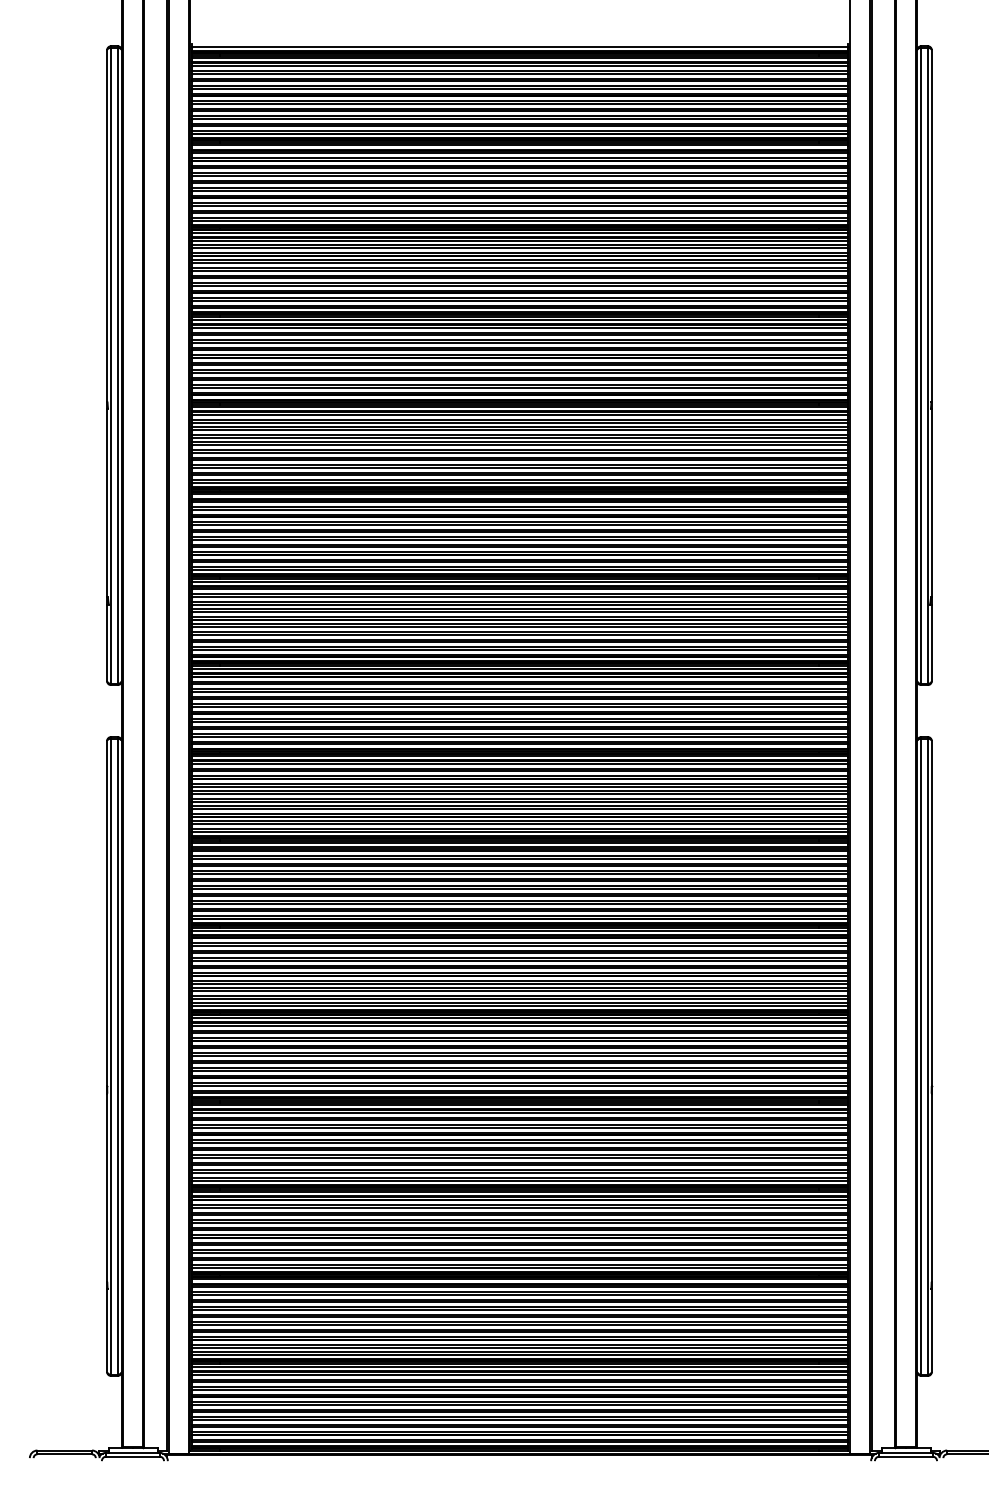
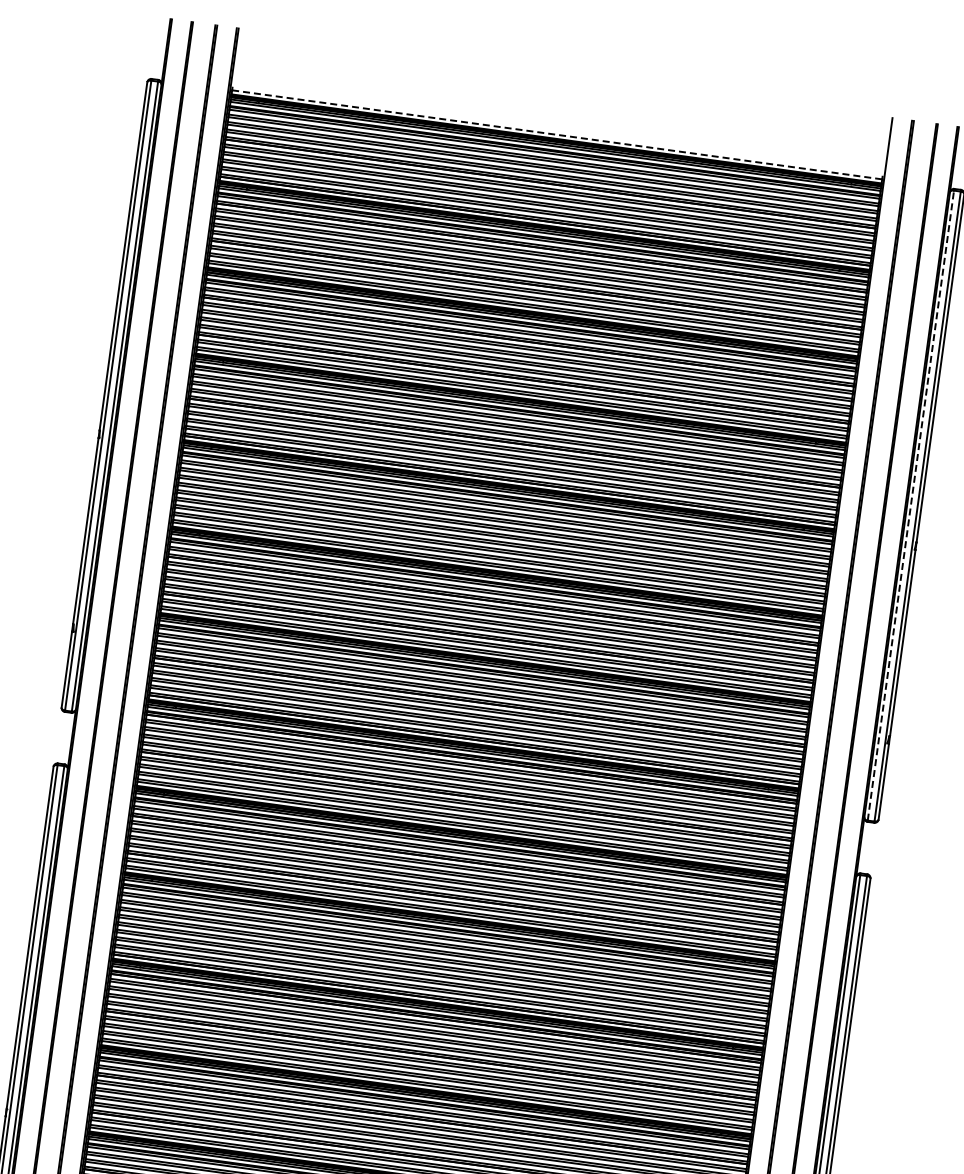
line: (520, 46) -> (557, 134), solid -> dashed
line: (921, 365) -> (911, 505), solid -> dashed

